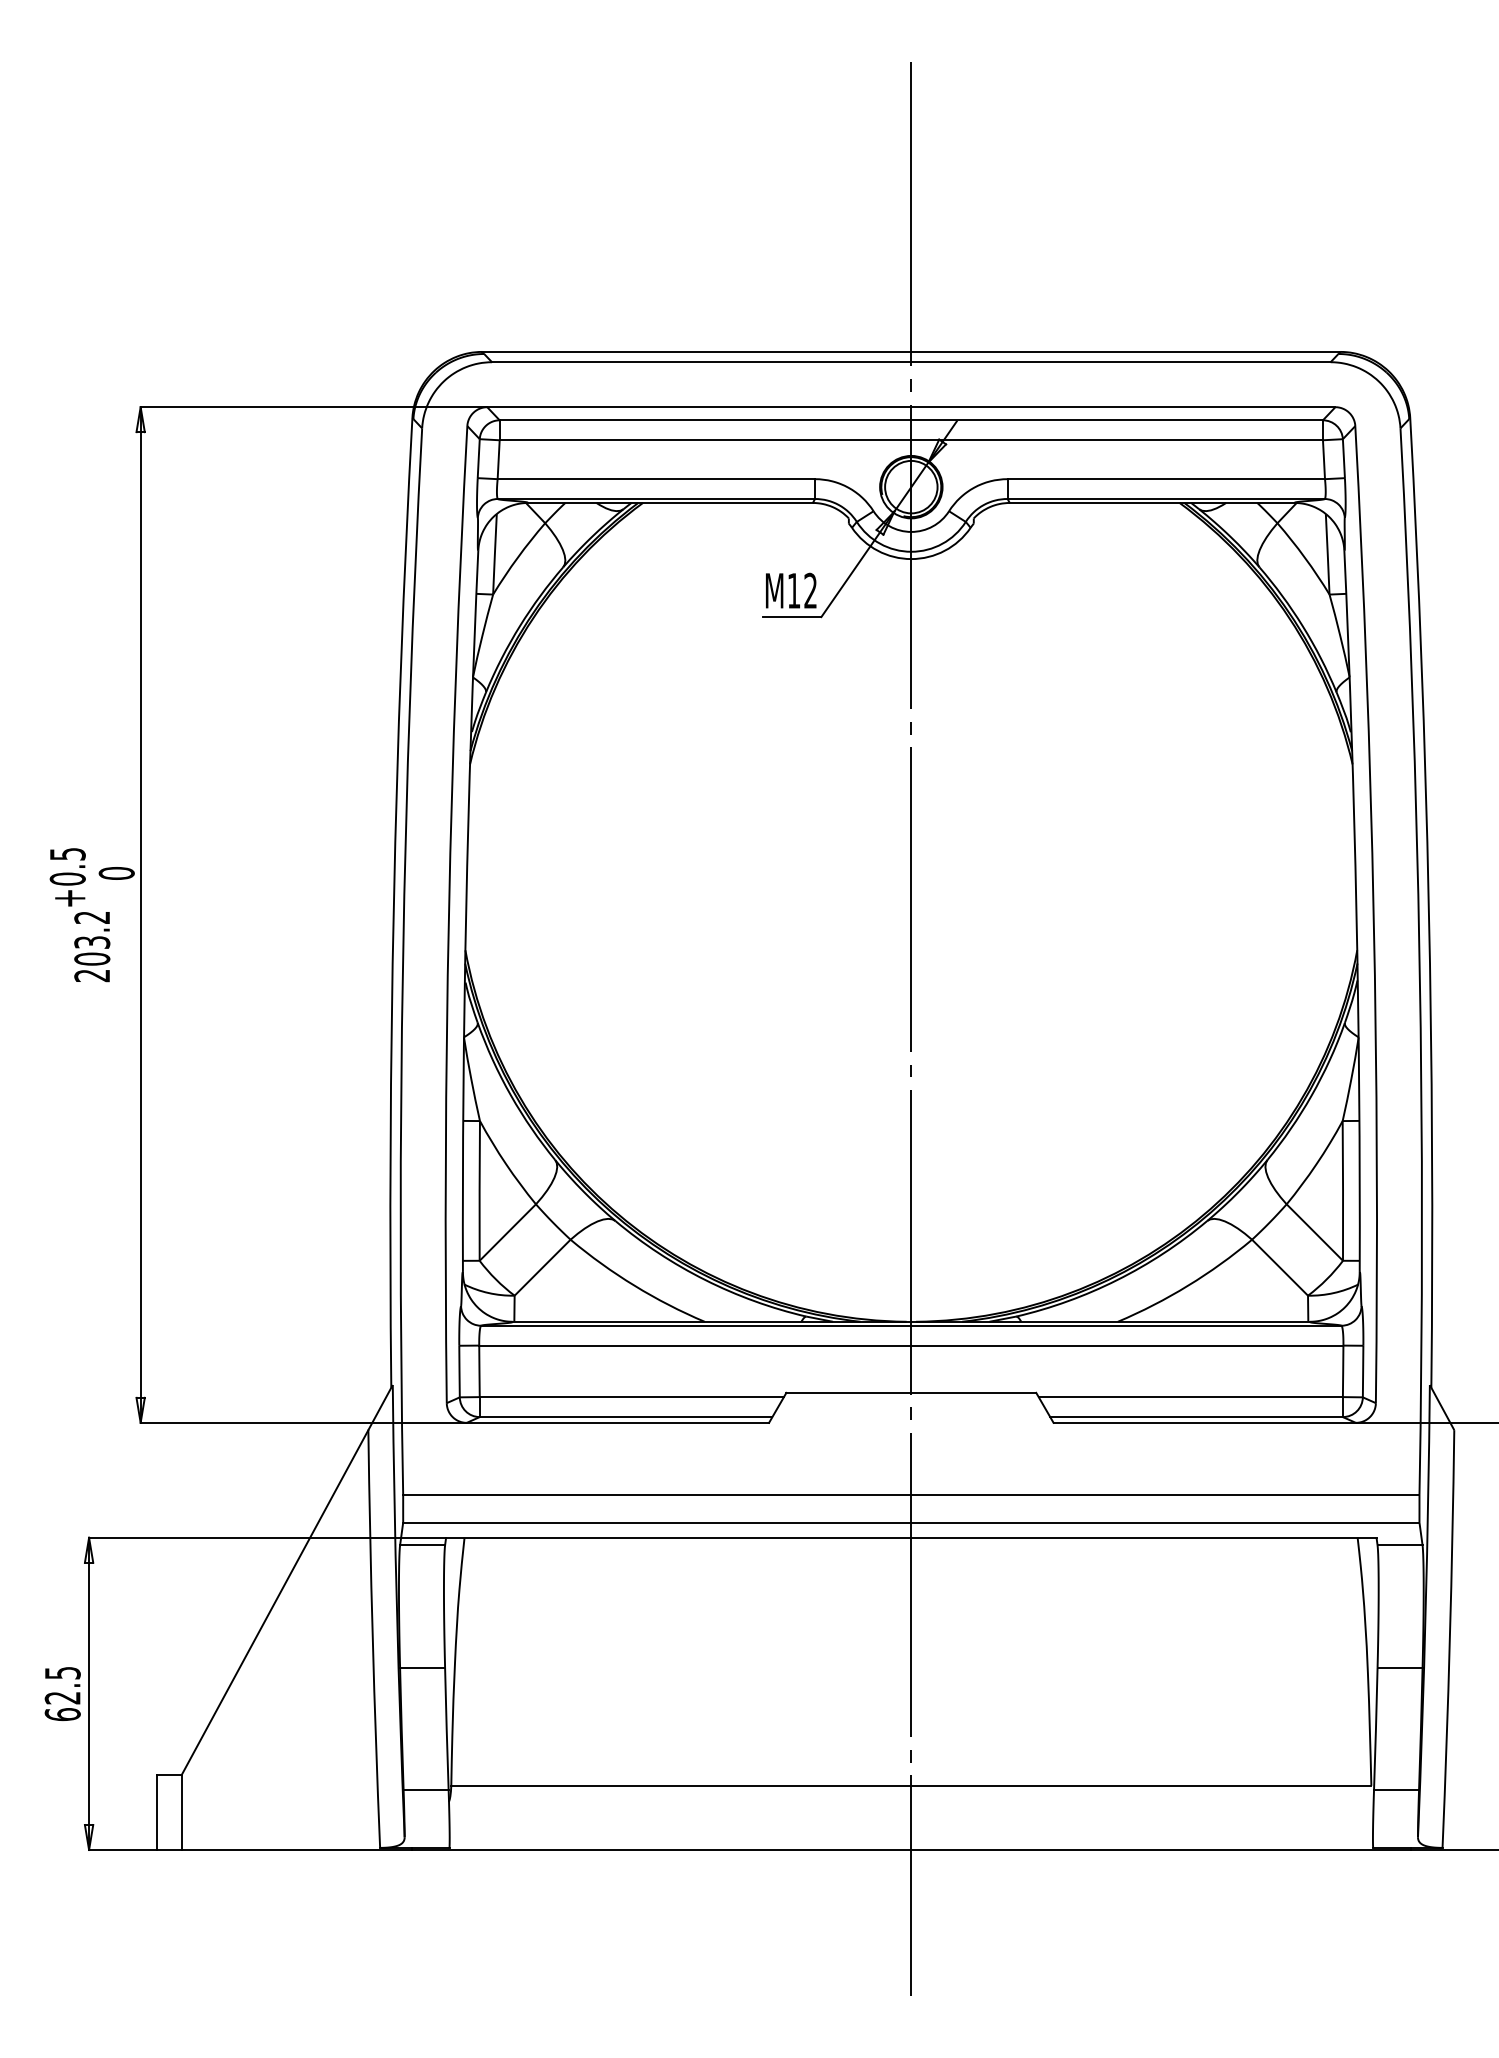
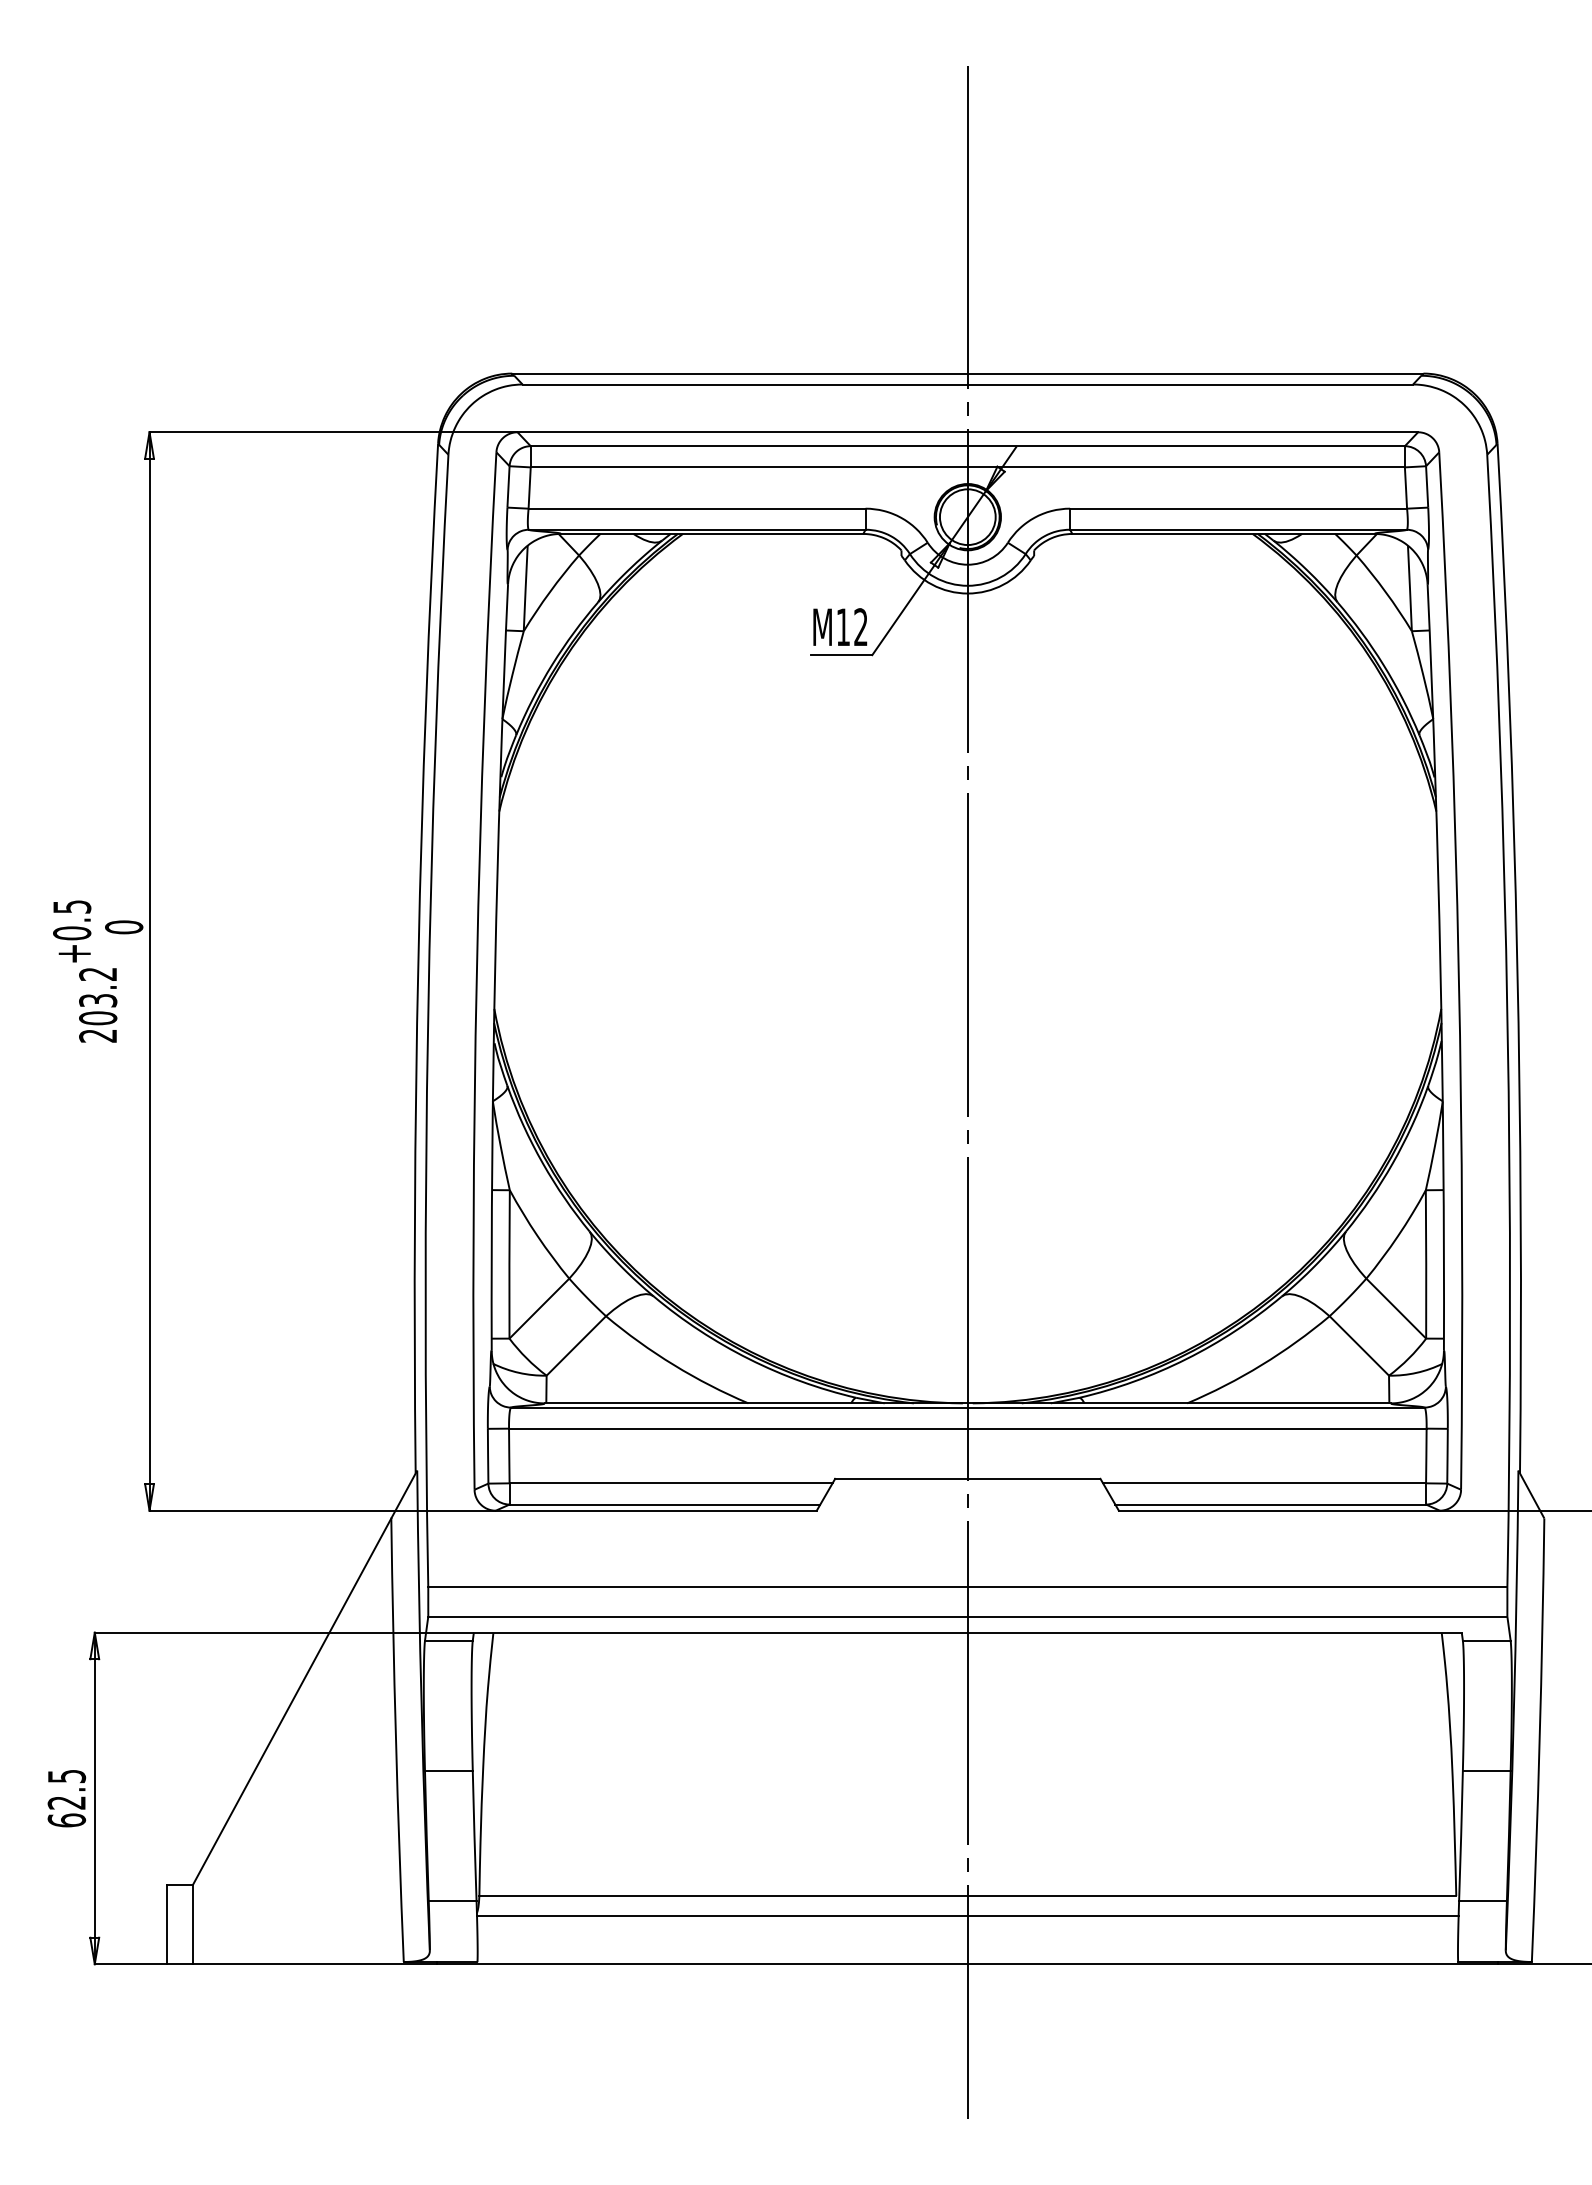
line: (911, 1805) -> (967, 1916), added

